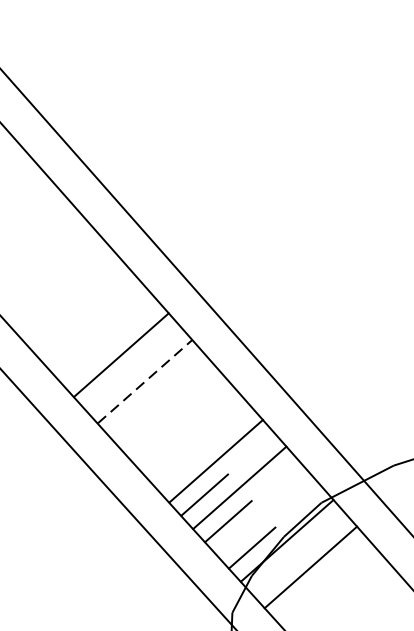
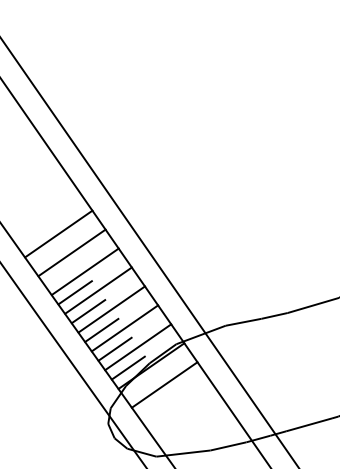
line: (145, 380) -> (72, 252), dashed -> solid
line: (167, 407) -> (84, 271), added
line: (192, 434) -> (98, 290), added
line: (155, 441) -> (74, 292), added
line: (180, 468) -> (88, 311), added
line: (263, 514) -> (138, 347), added

